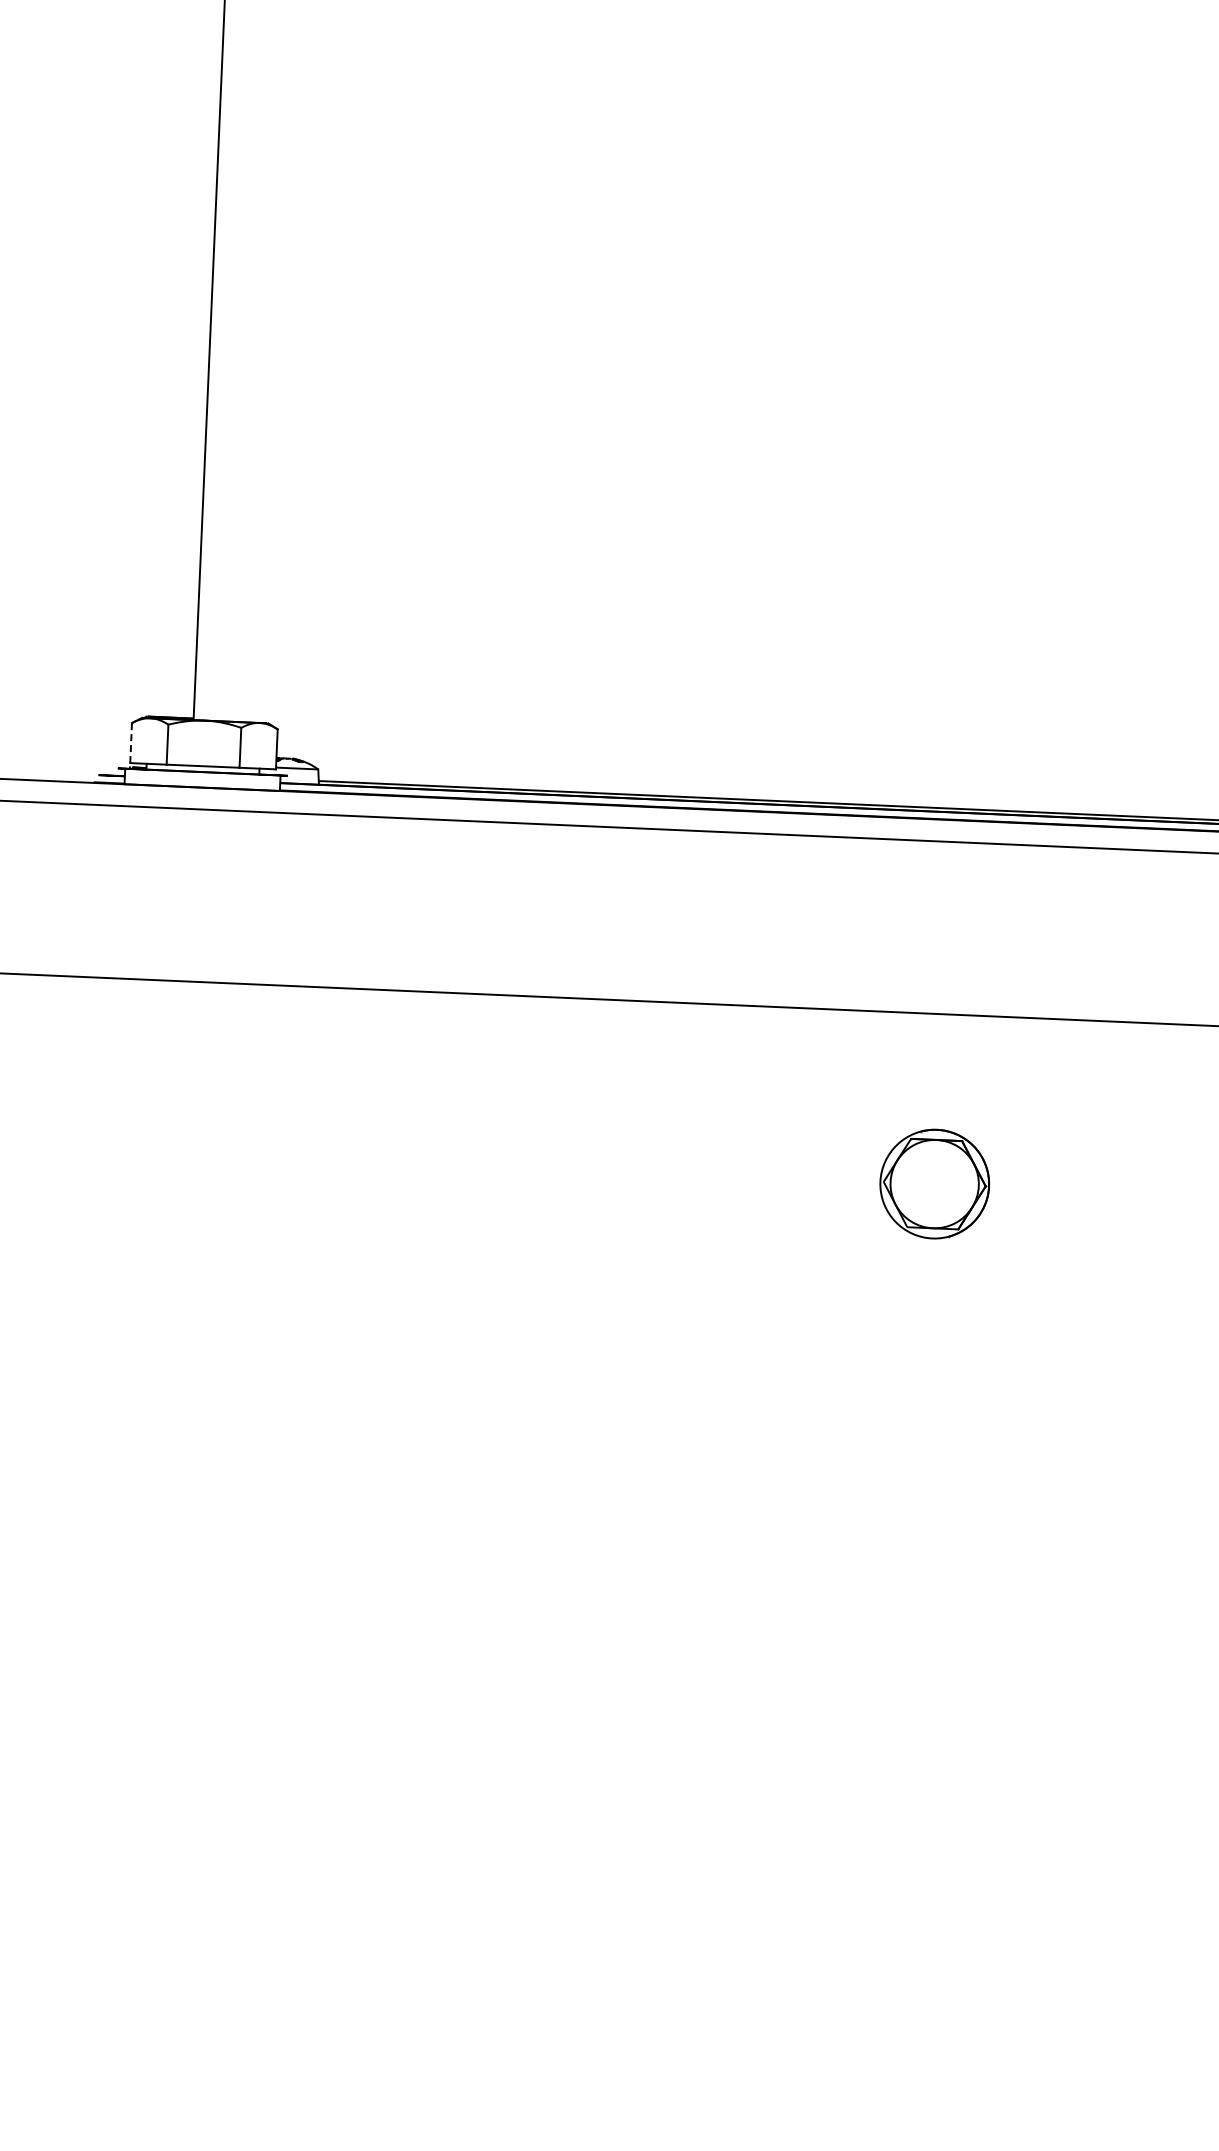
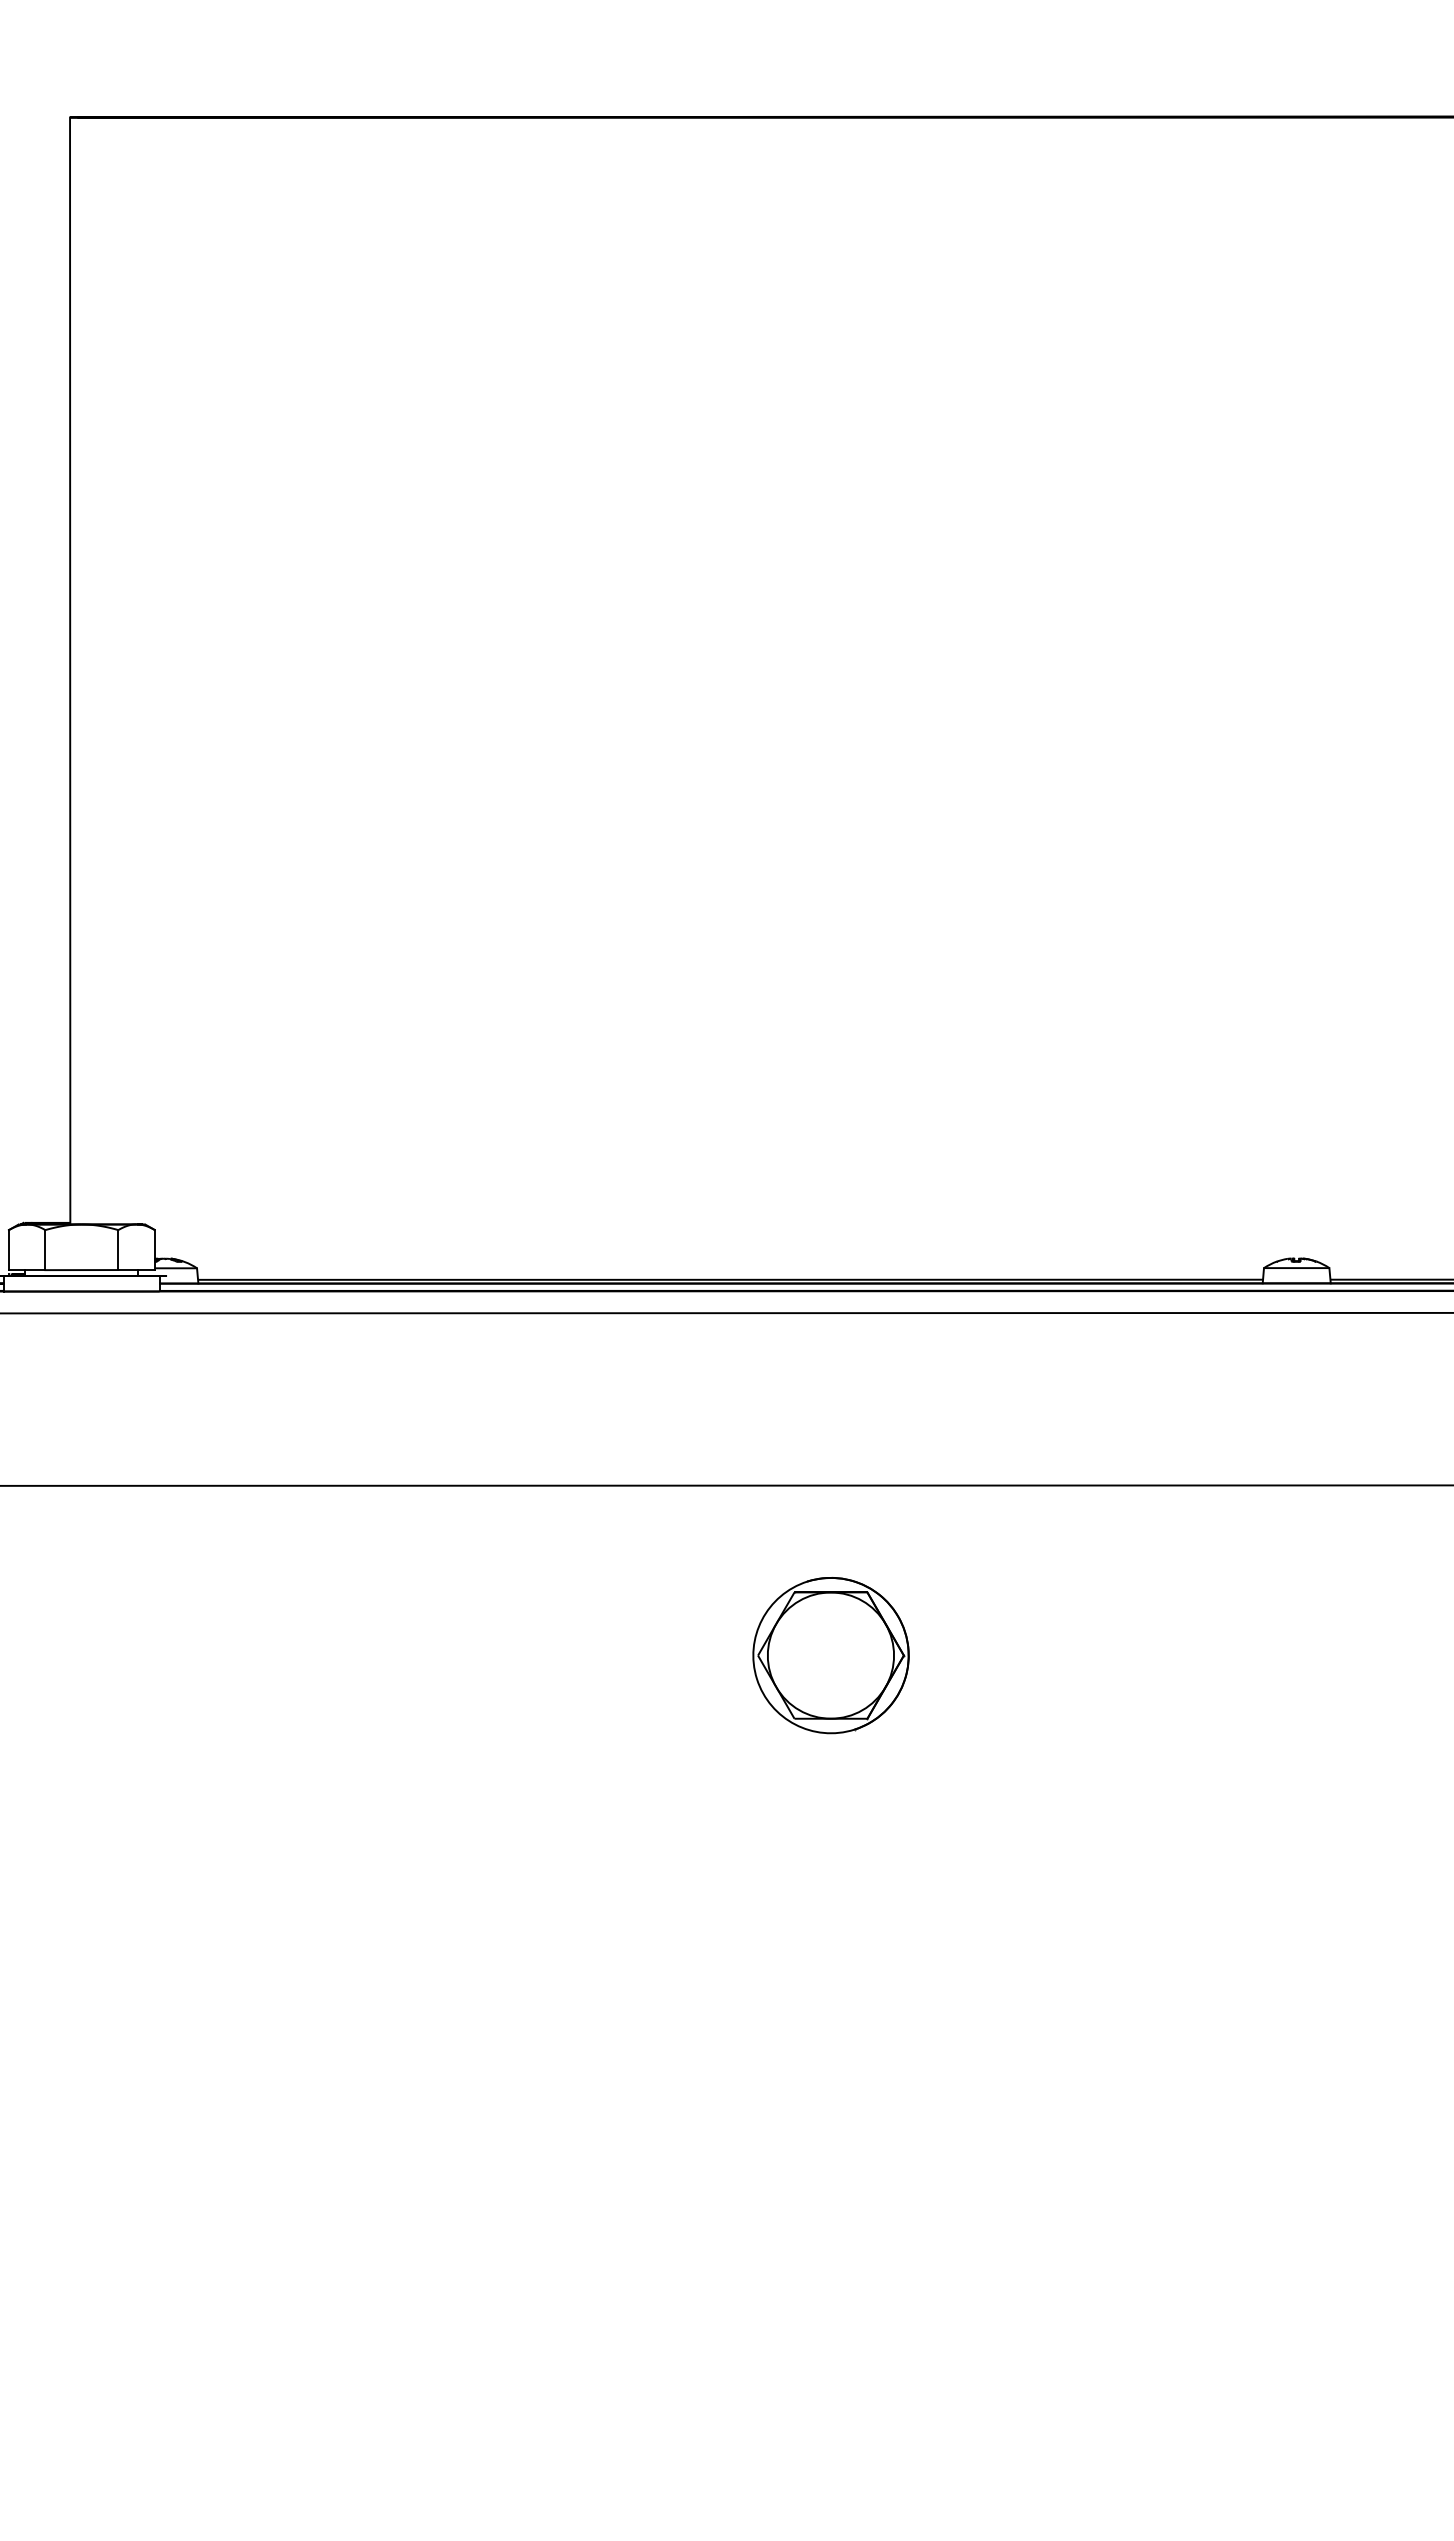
line: (130, 742) -> (8, 1249), dashed -> solid
part: (934, 1183) -> (830, 1655), size x1.43

